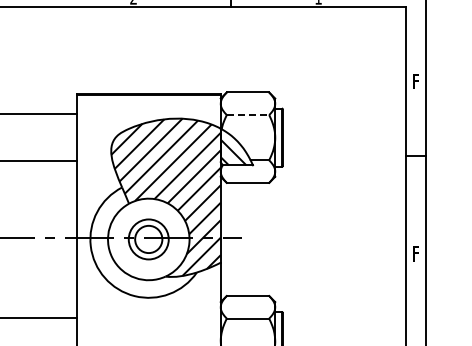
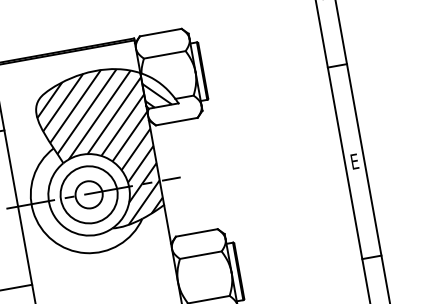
line: (248, 115) -> (165, 55), dashed -> solid
circle: (148, 239) -> (88, 194), size x1.43
text: (416, 254) -> (355, 162), F -> E

